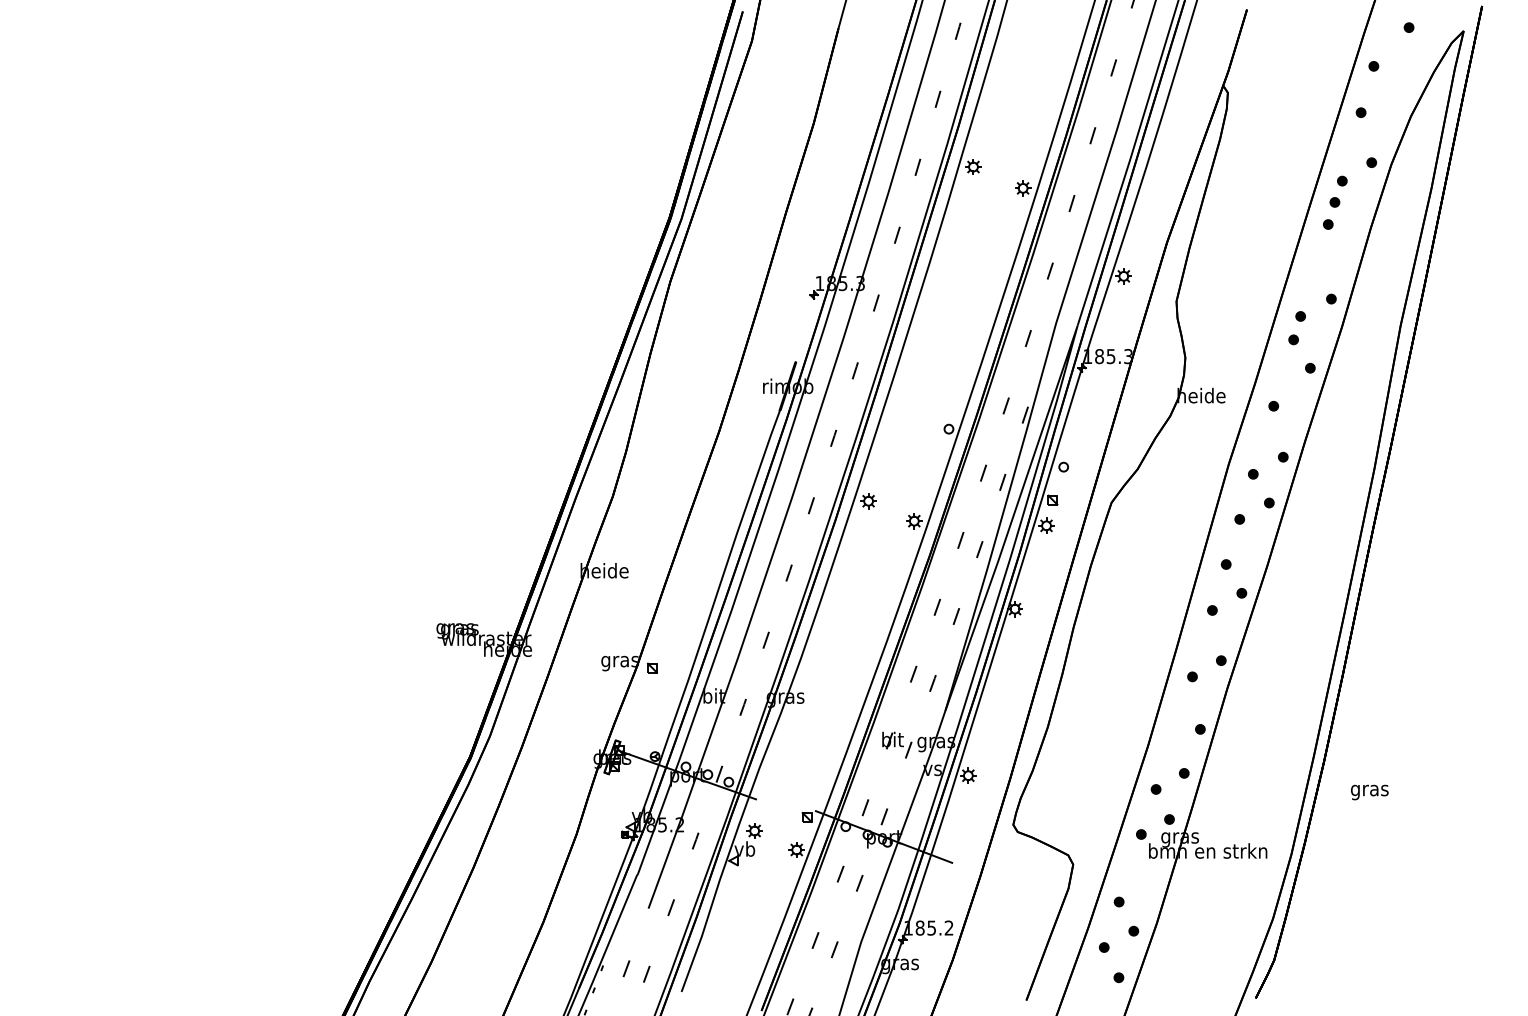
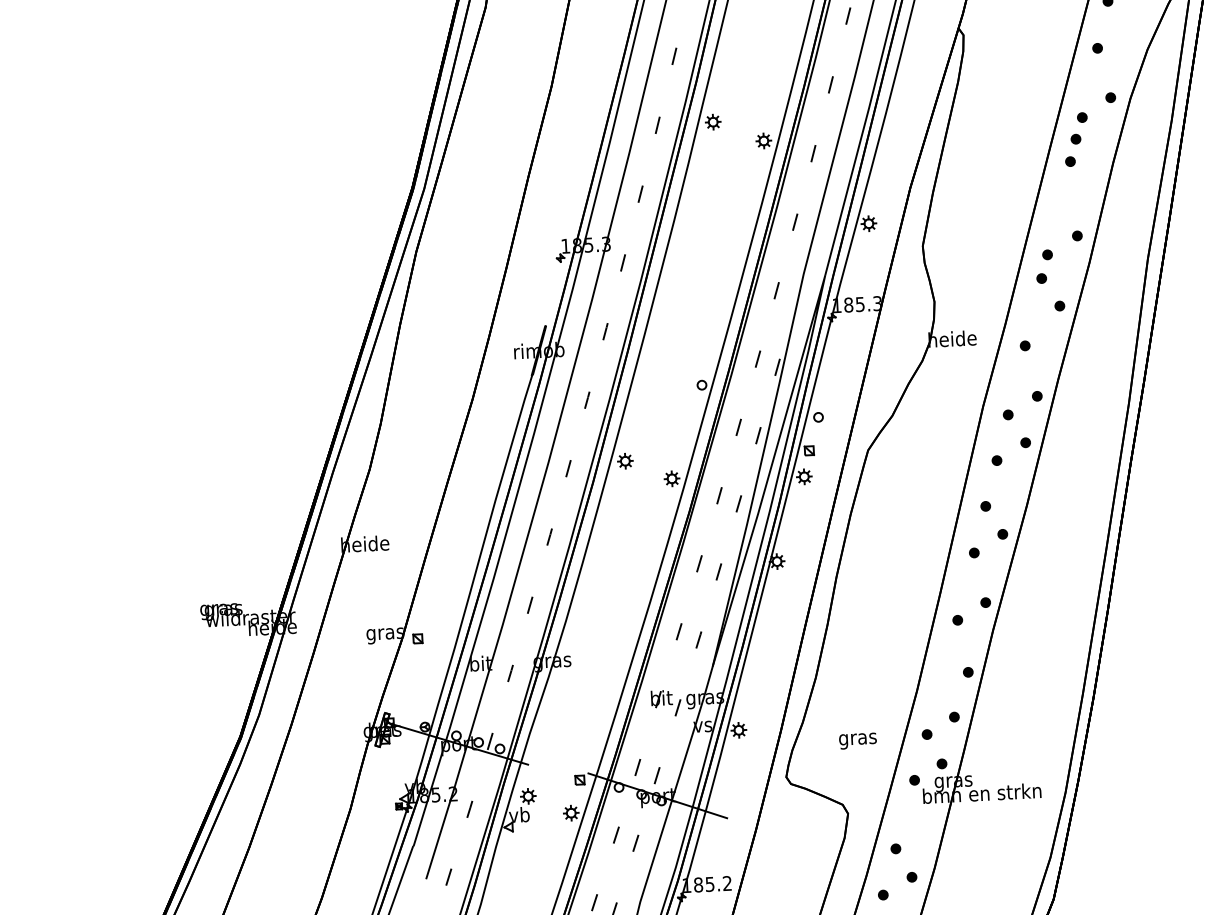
text: (1369, 792) -> (857, 741), moved

